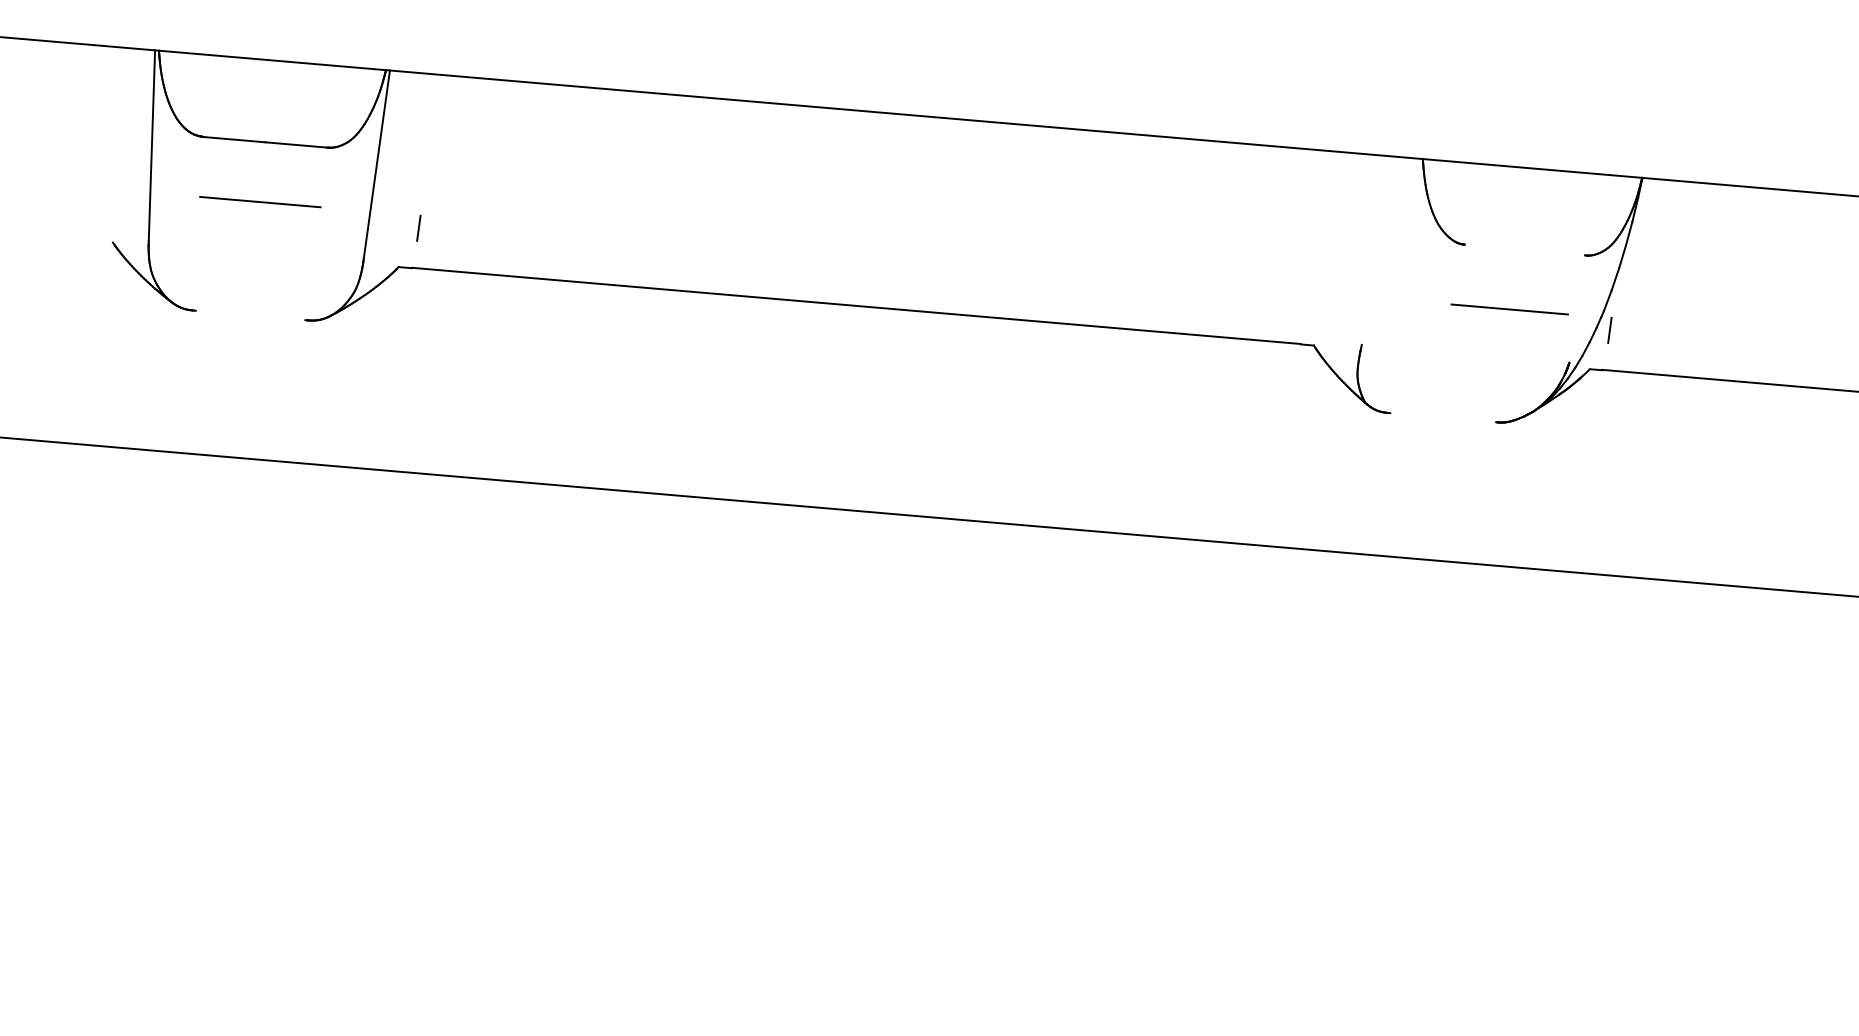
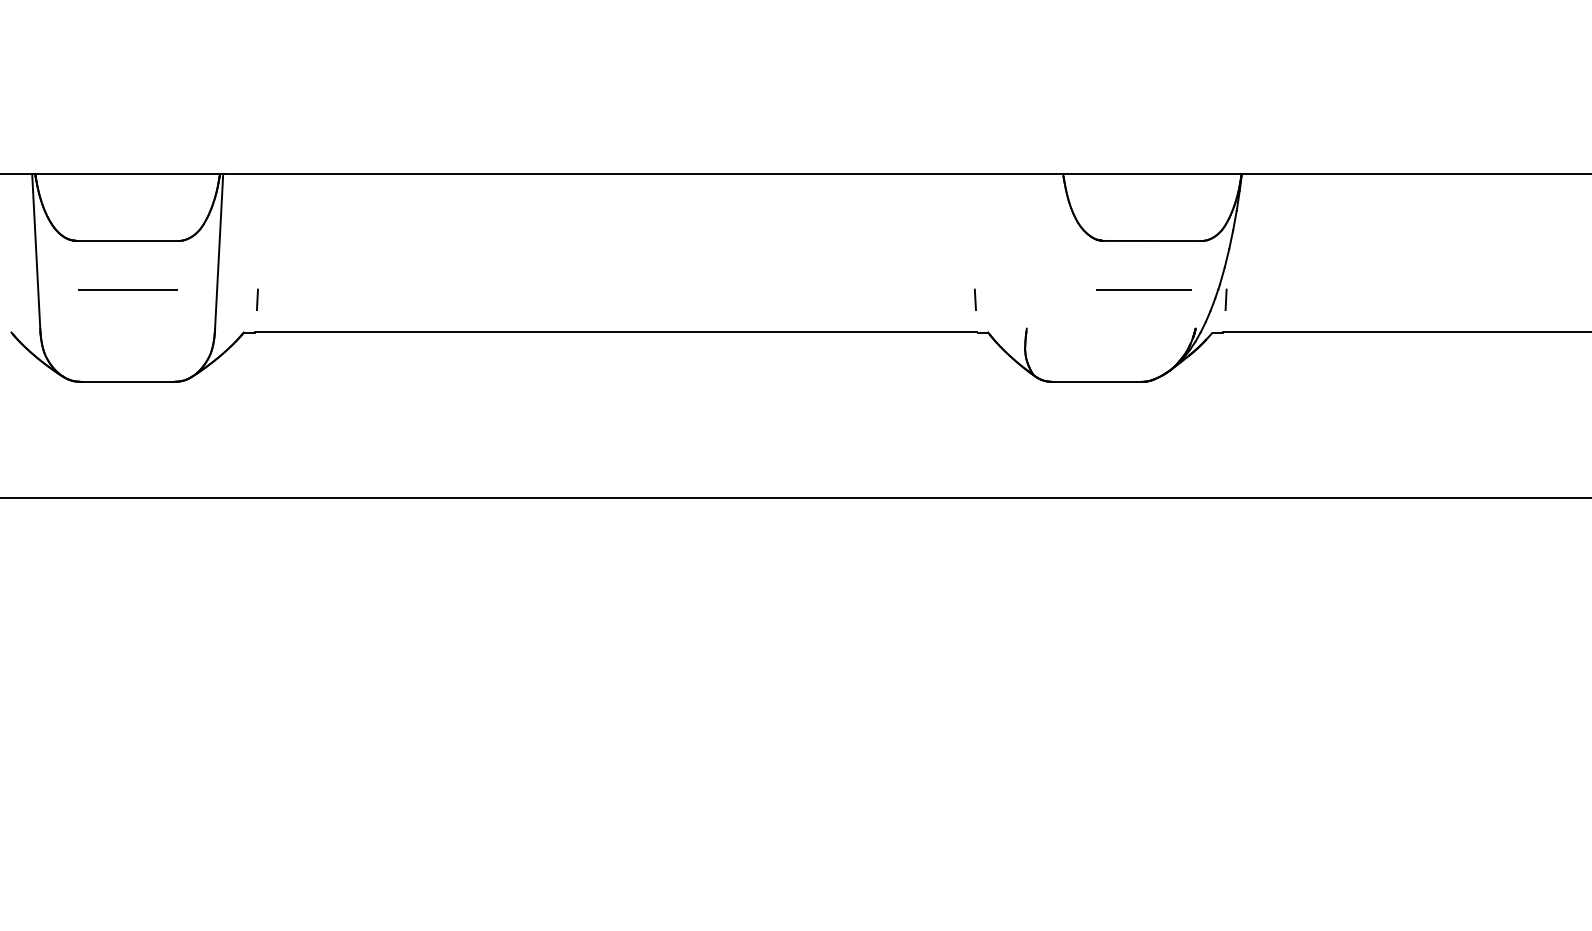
line: (1525, 249) -> (1152, 240), added
line: (1301, 303) -> (975, 299), added
line: (250, 315) -> (127, 381), added
line: (1443, 417) -> (1097, 381), added

